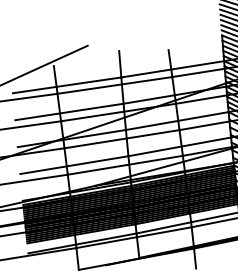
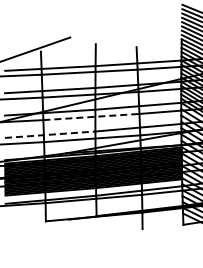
line: (122, 139) -> (91, 117), solid -> dashed
line: (74, 164) -> (50, 134), solid -> dashed

